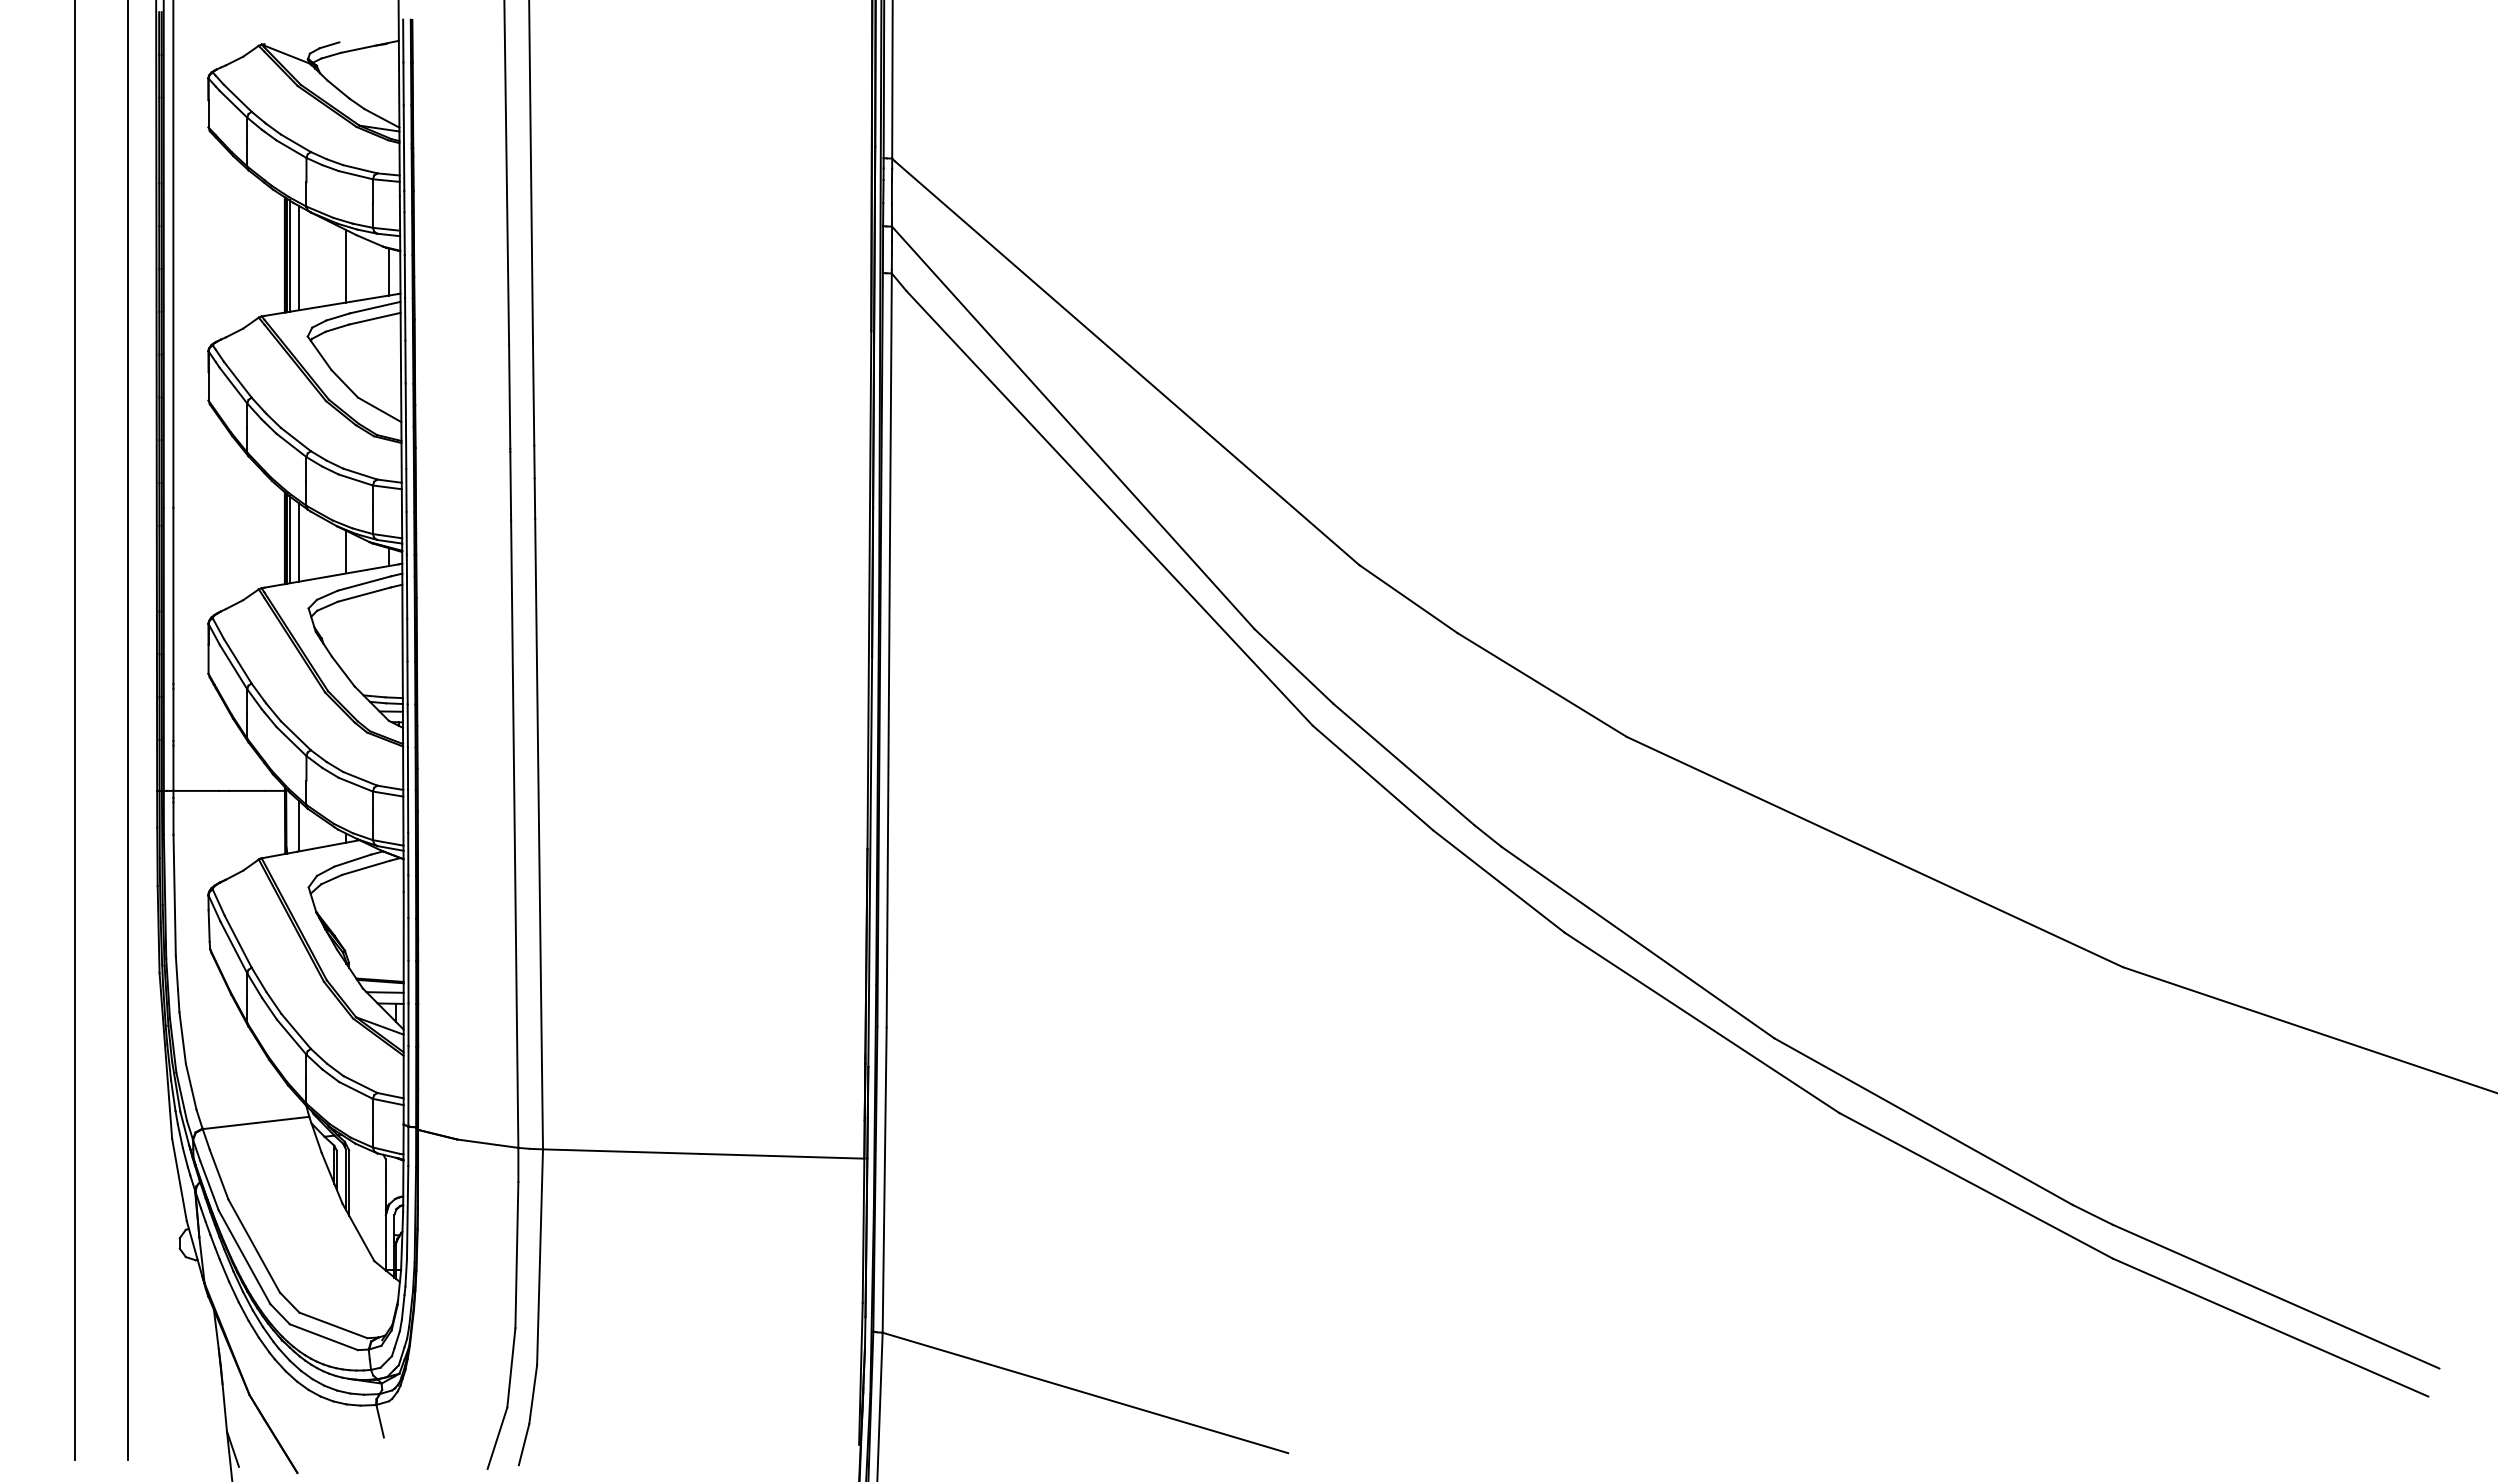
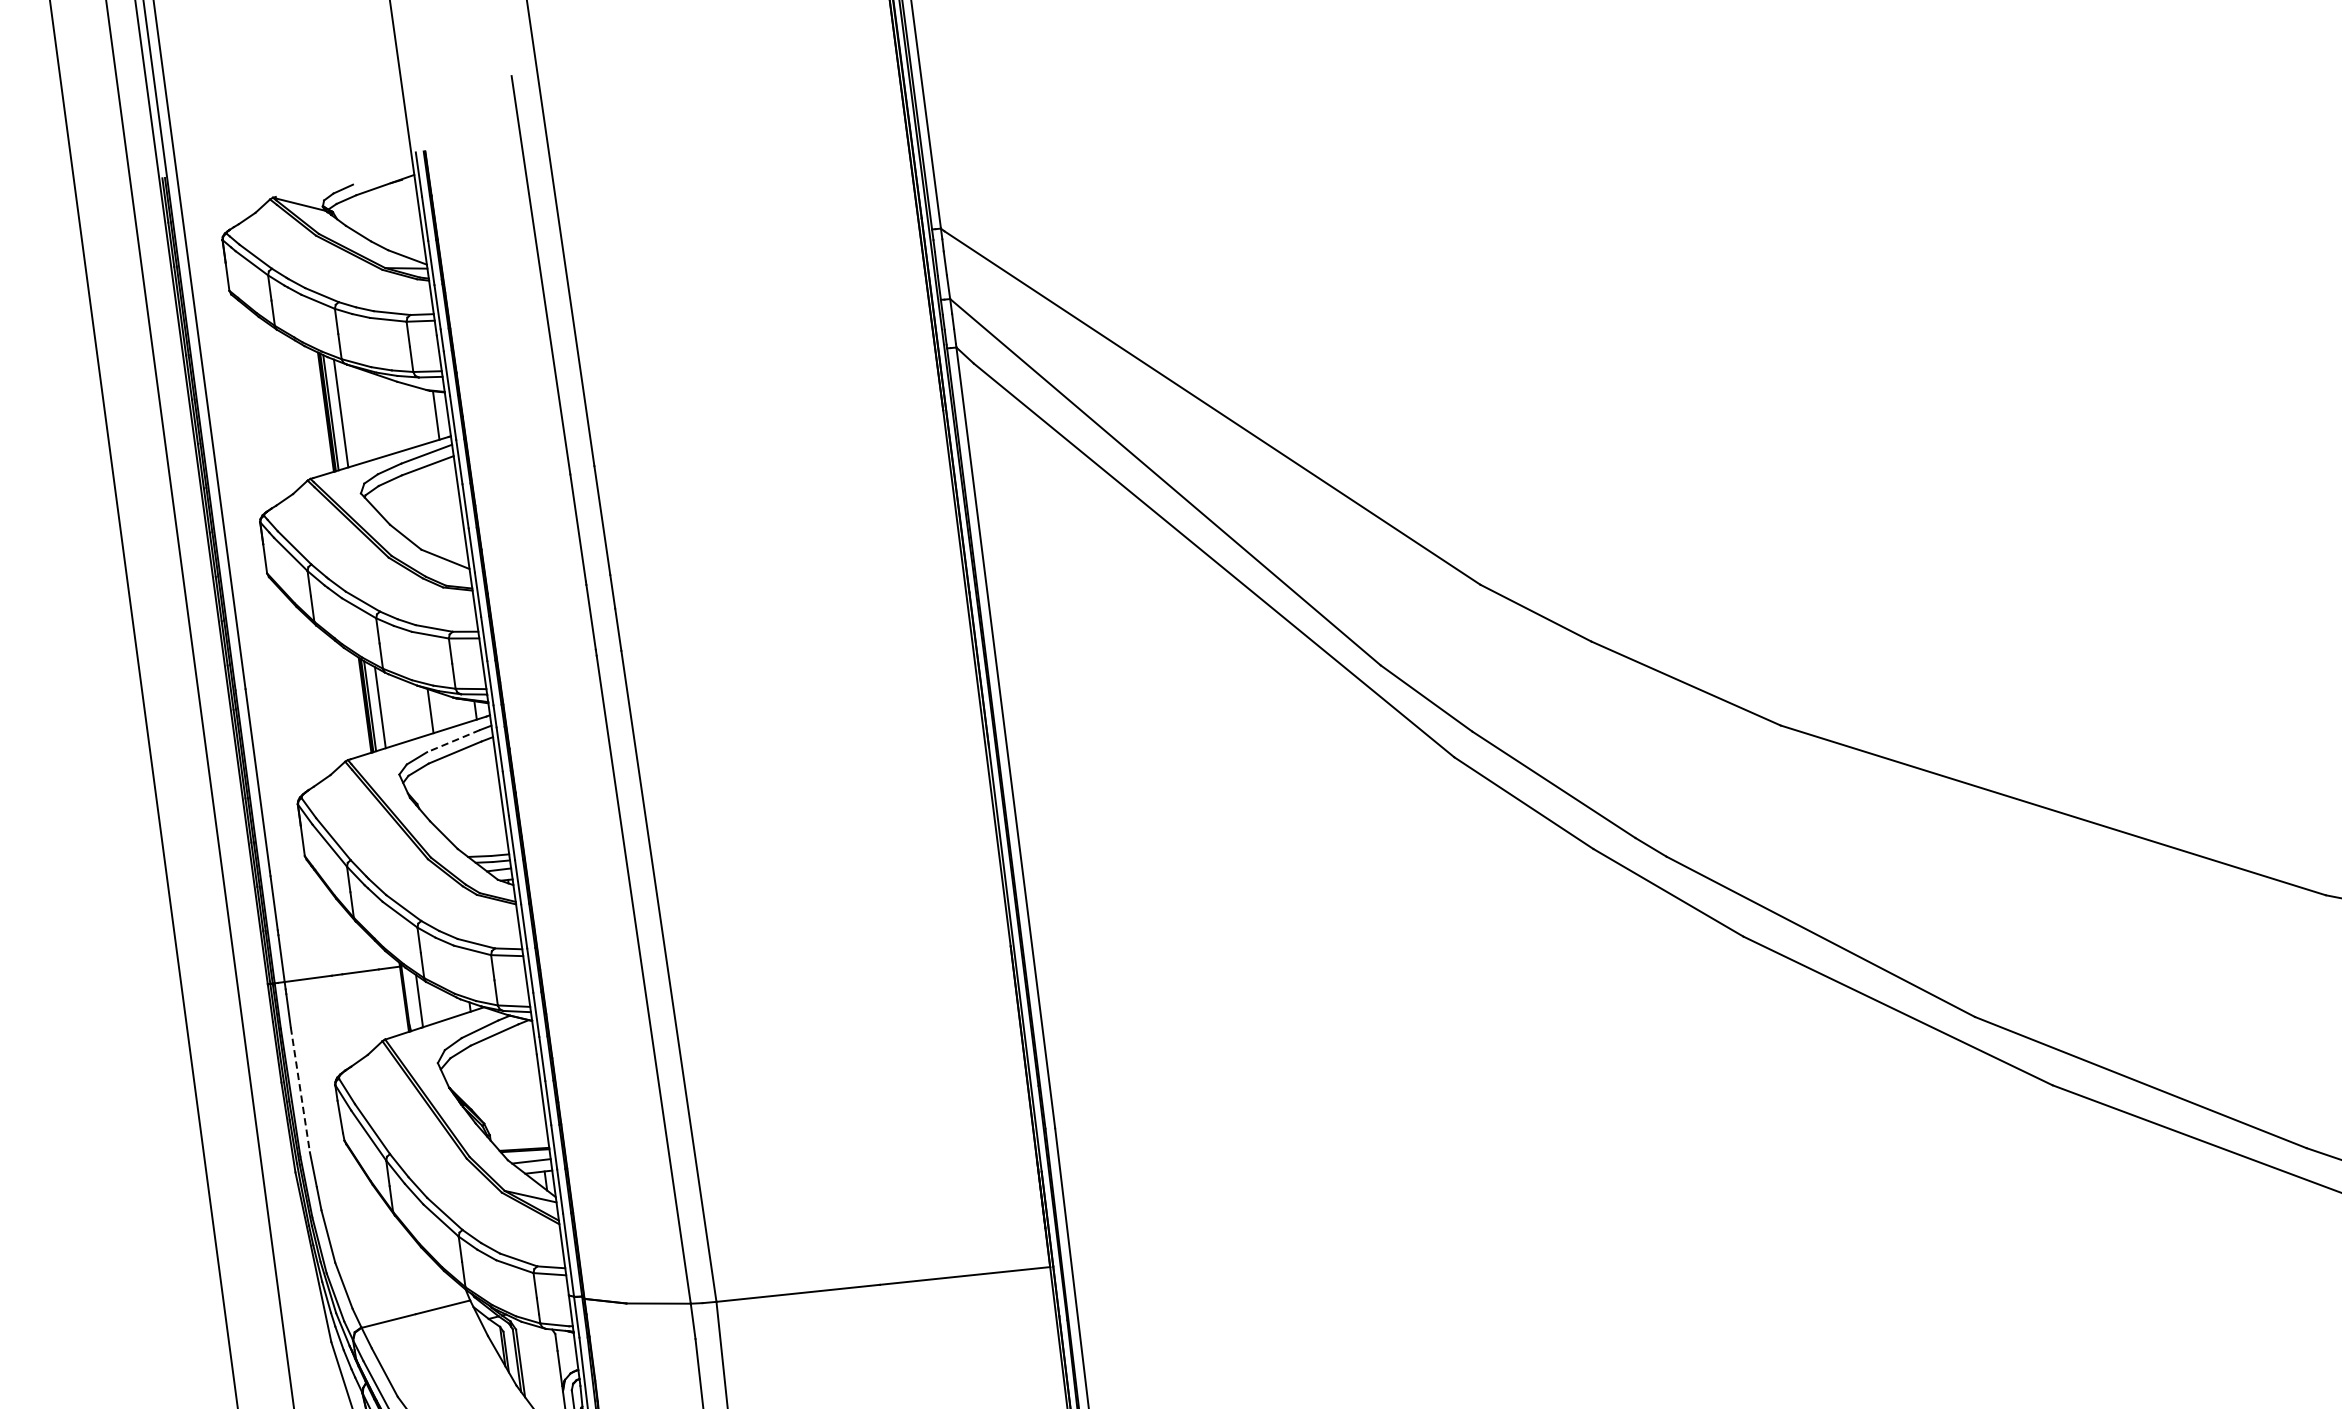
line: (346, 266) -> (391, 415), removed
line: (364, 583) -> (453, 741), solid -> dashed
line: (174, 895) -> (300, 1090), solid -> dashed

